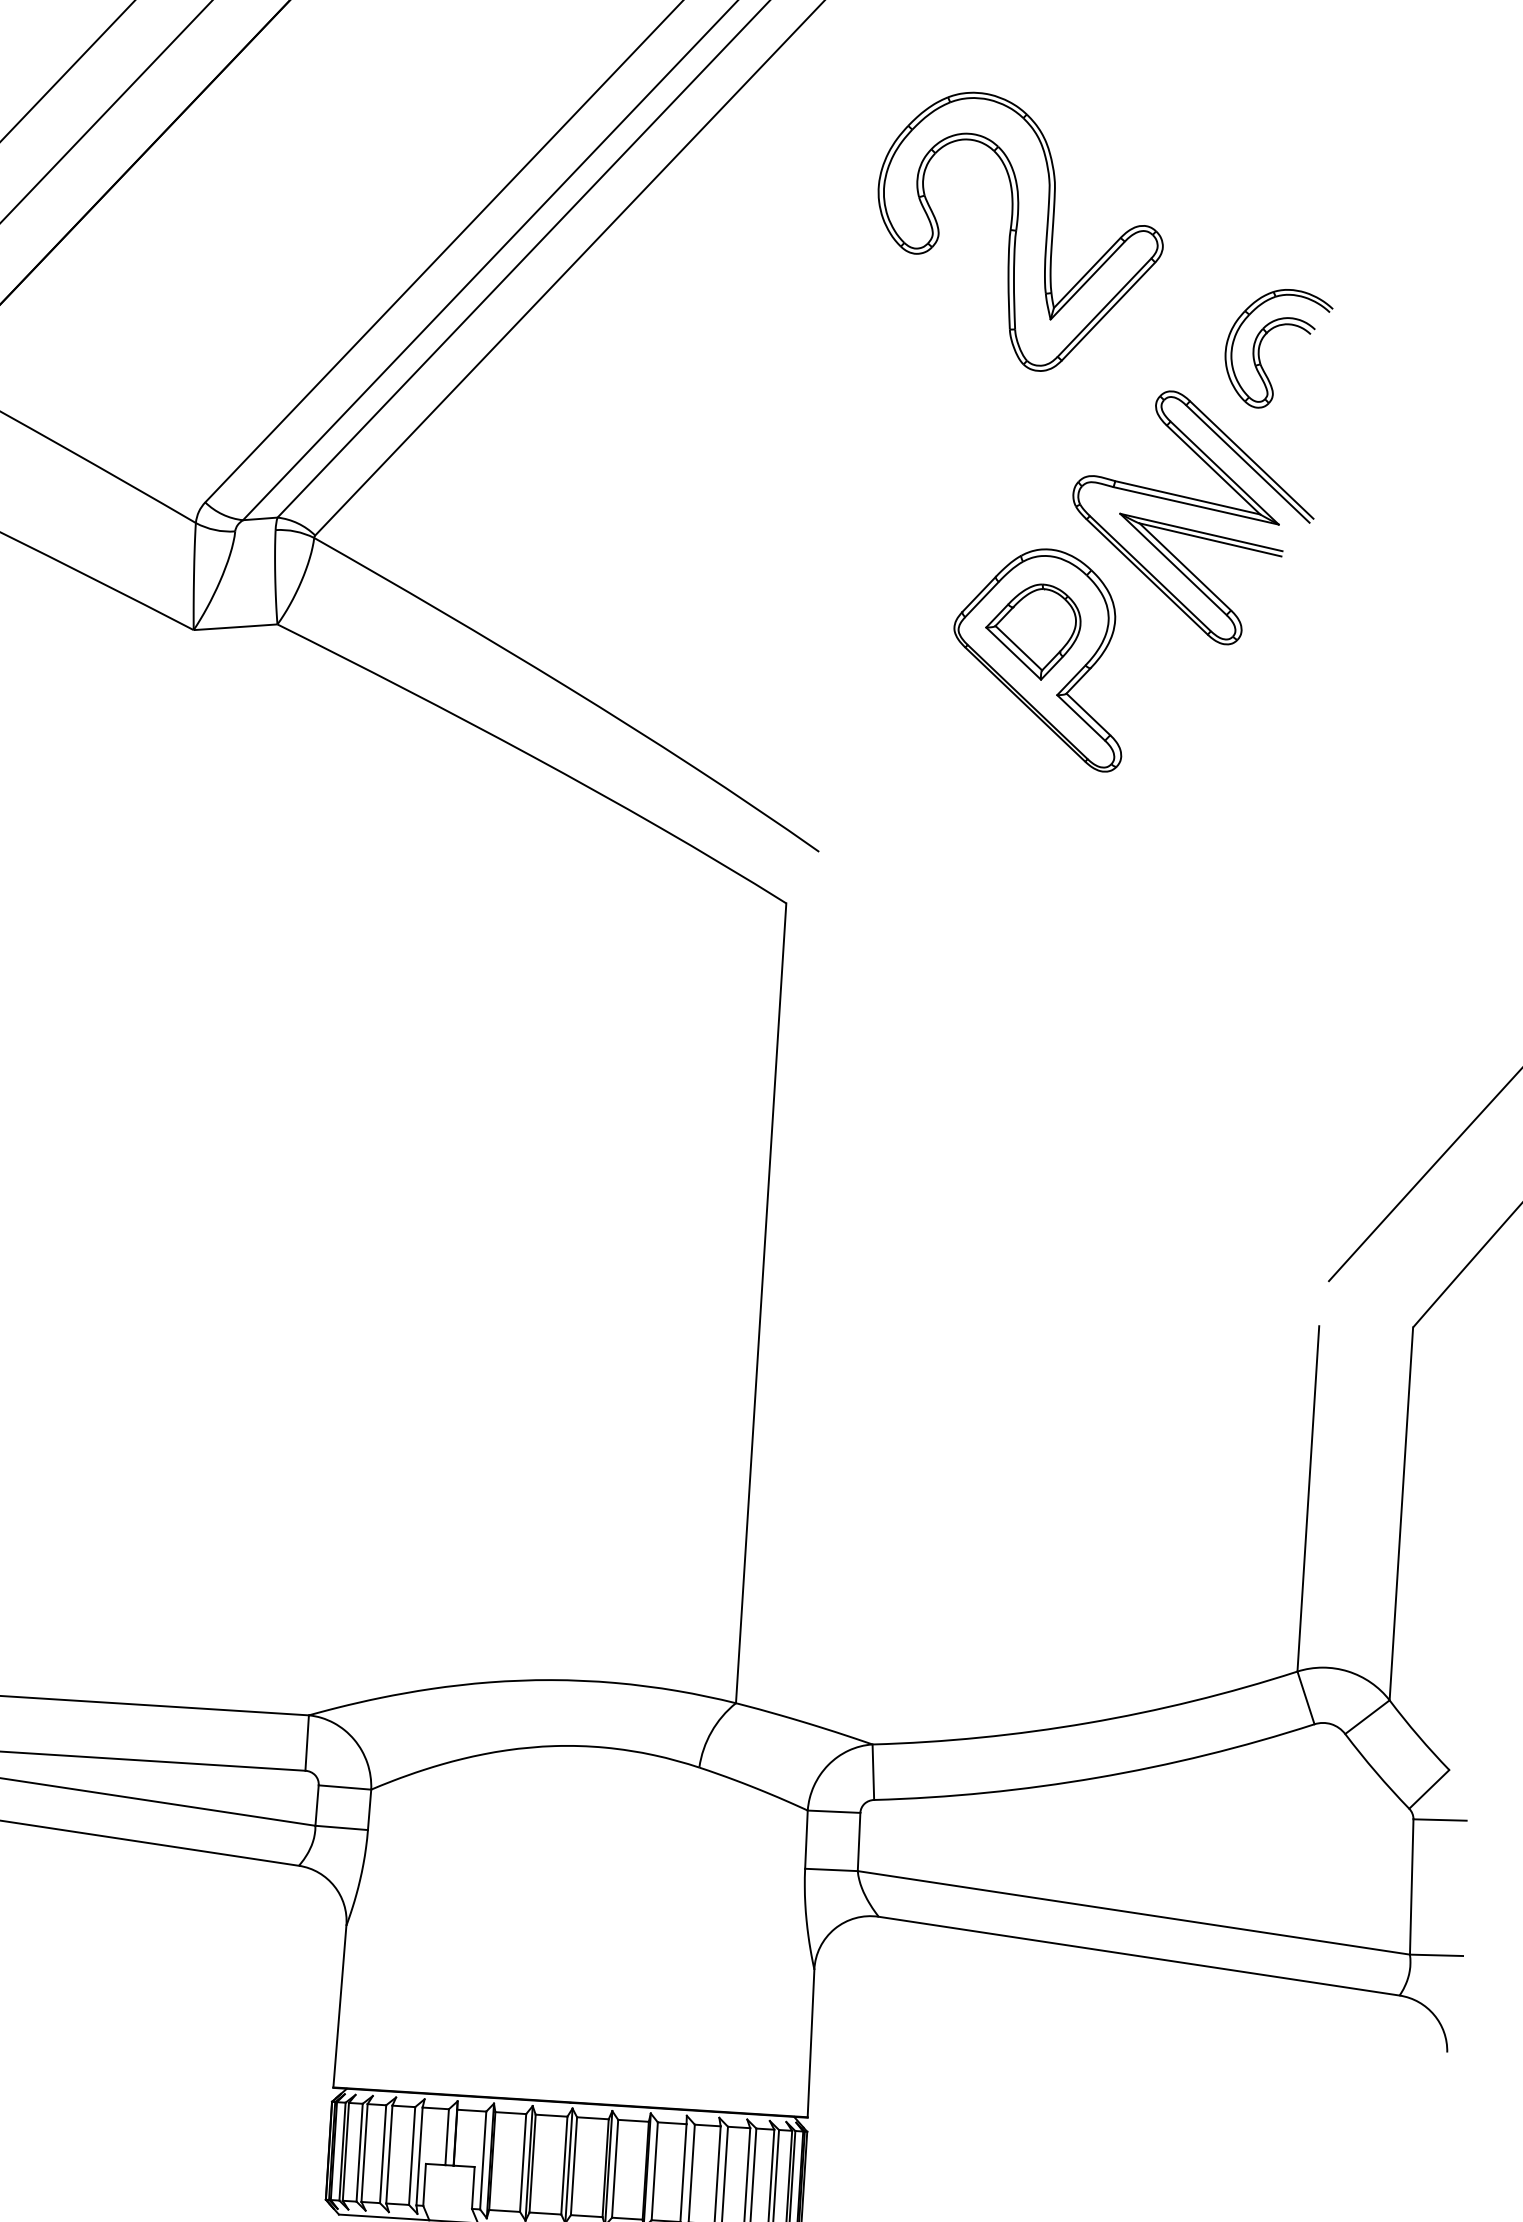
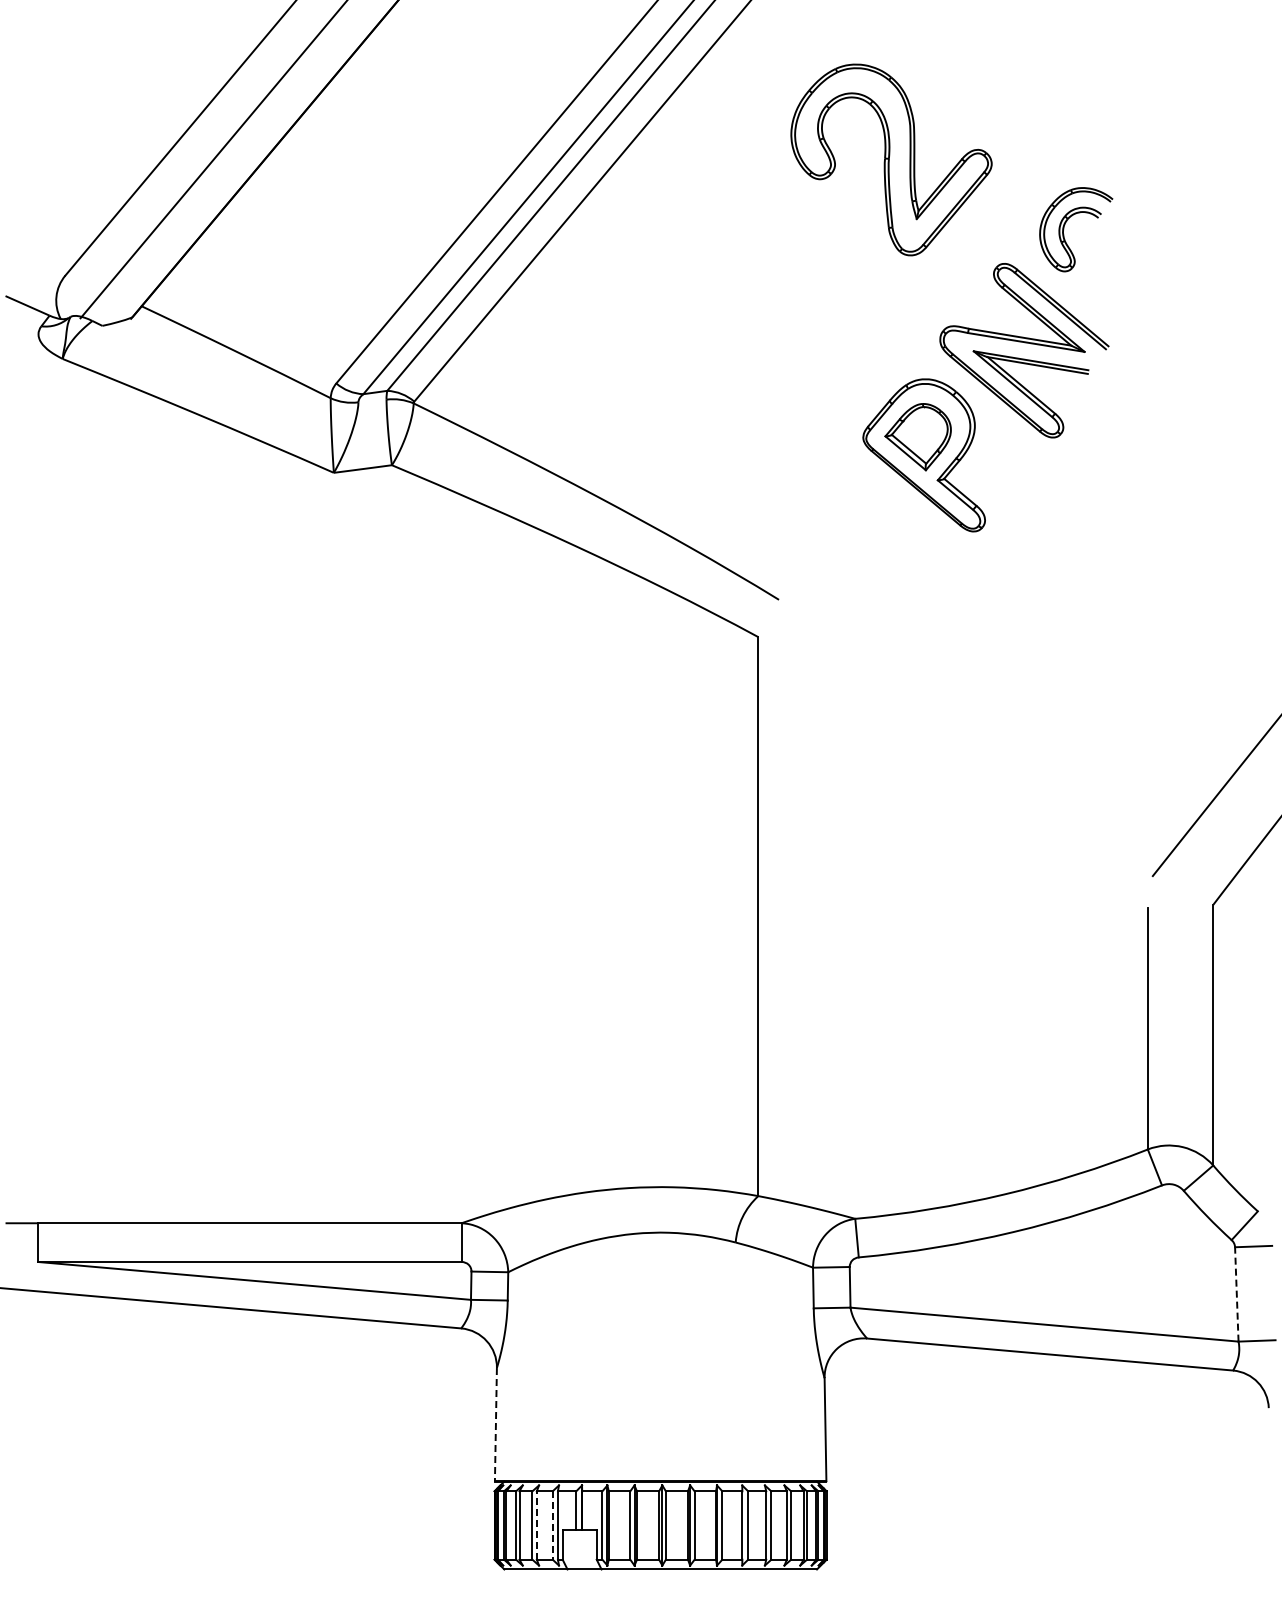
line: (1411, 1885) -> (1236, 1293), solid -> dashed
line: (339, 2006) -> (495, 1424), solid -> dashed
line: (388, 2154) -> (536, 1525), solid -> dashed
line: (411, 2157) -> (552, 1526), solid -> dashed

